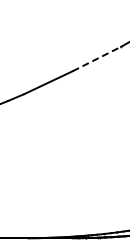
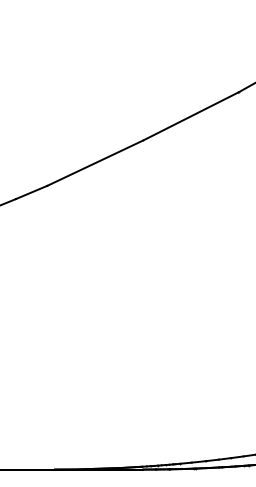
line: (97, 58) -> (192, 115), dashed -> solid

